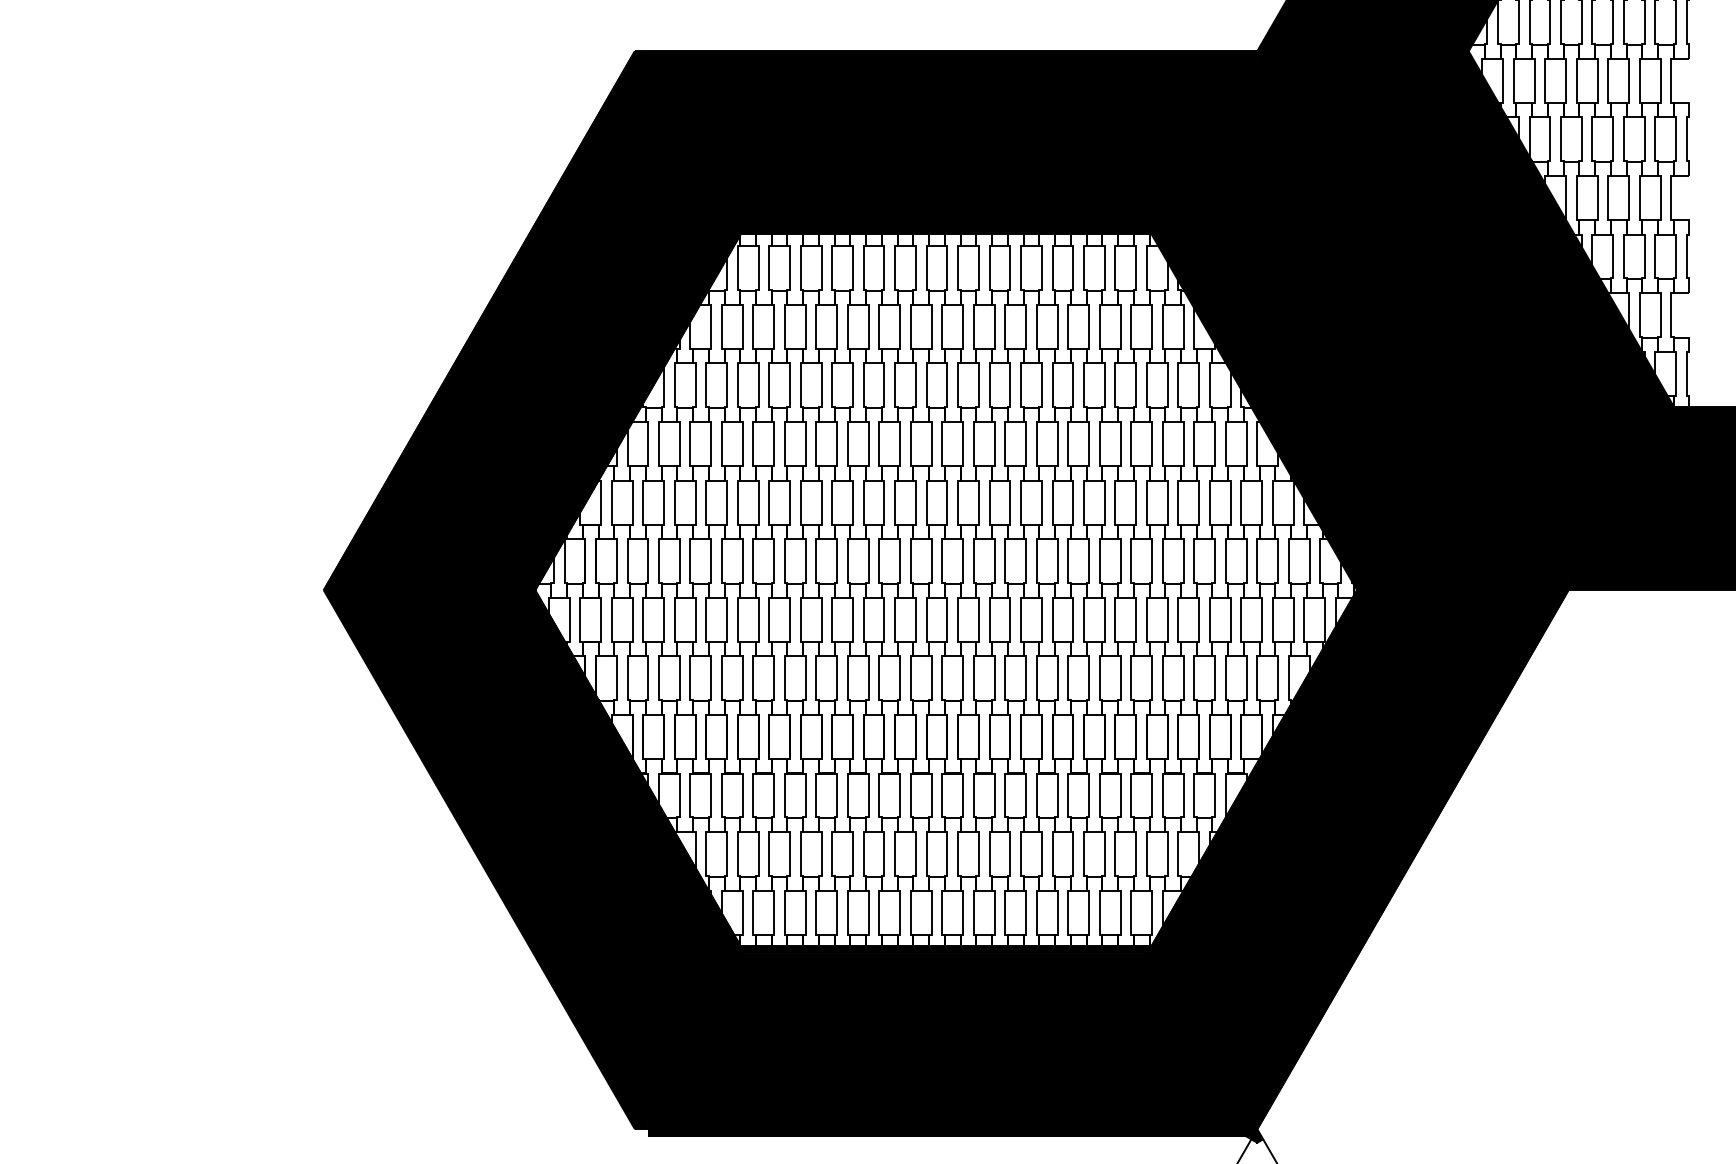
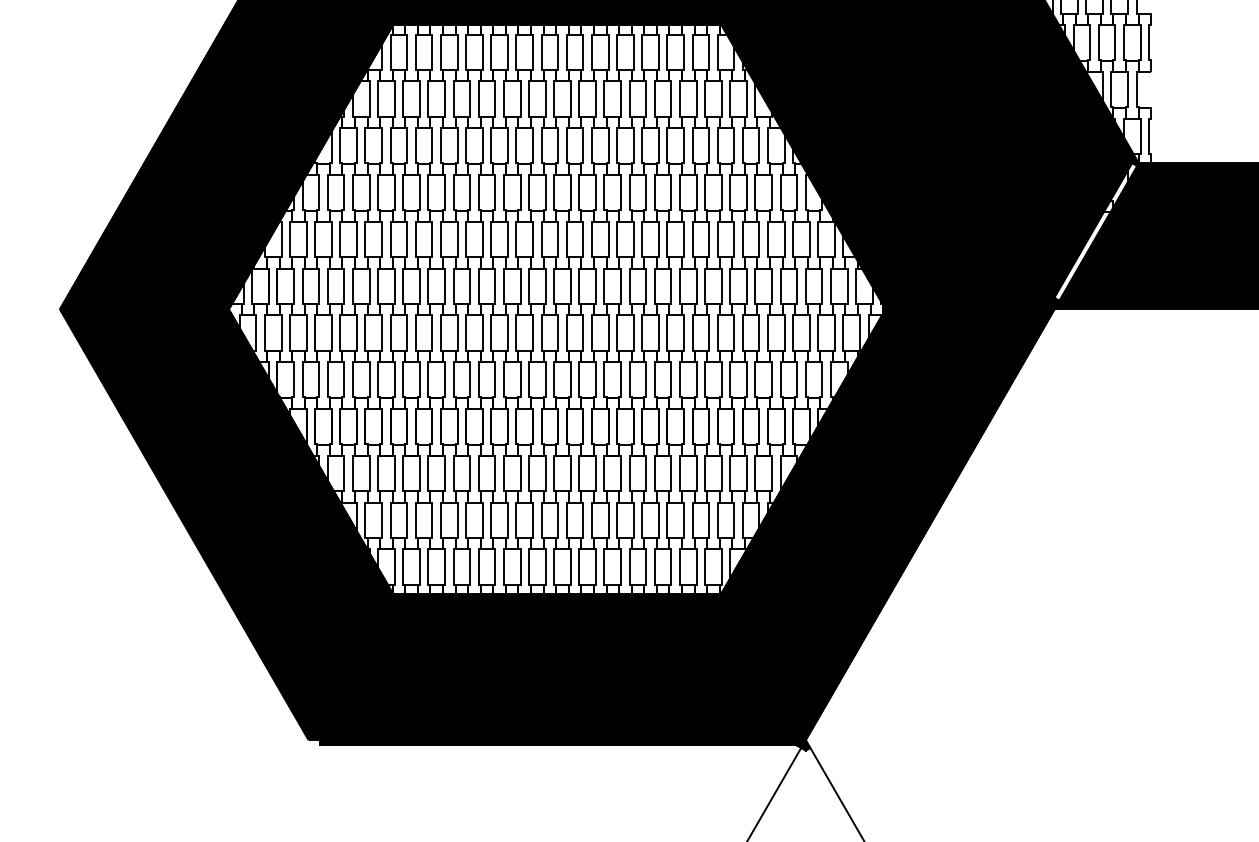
fill: (1620, 493) -> (1096, 232), removed

